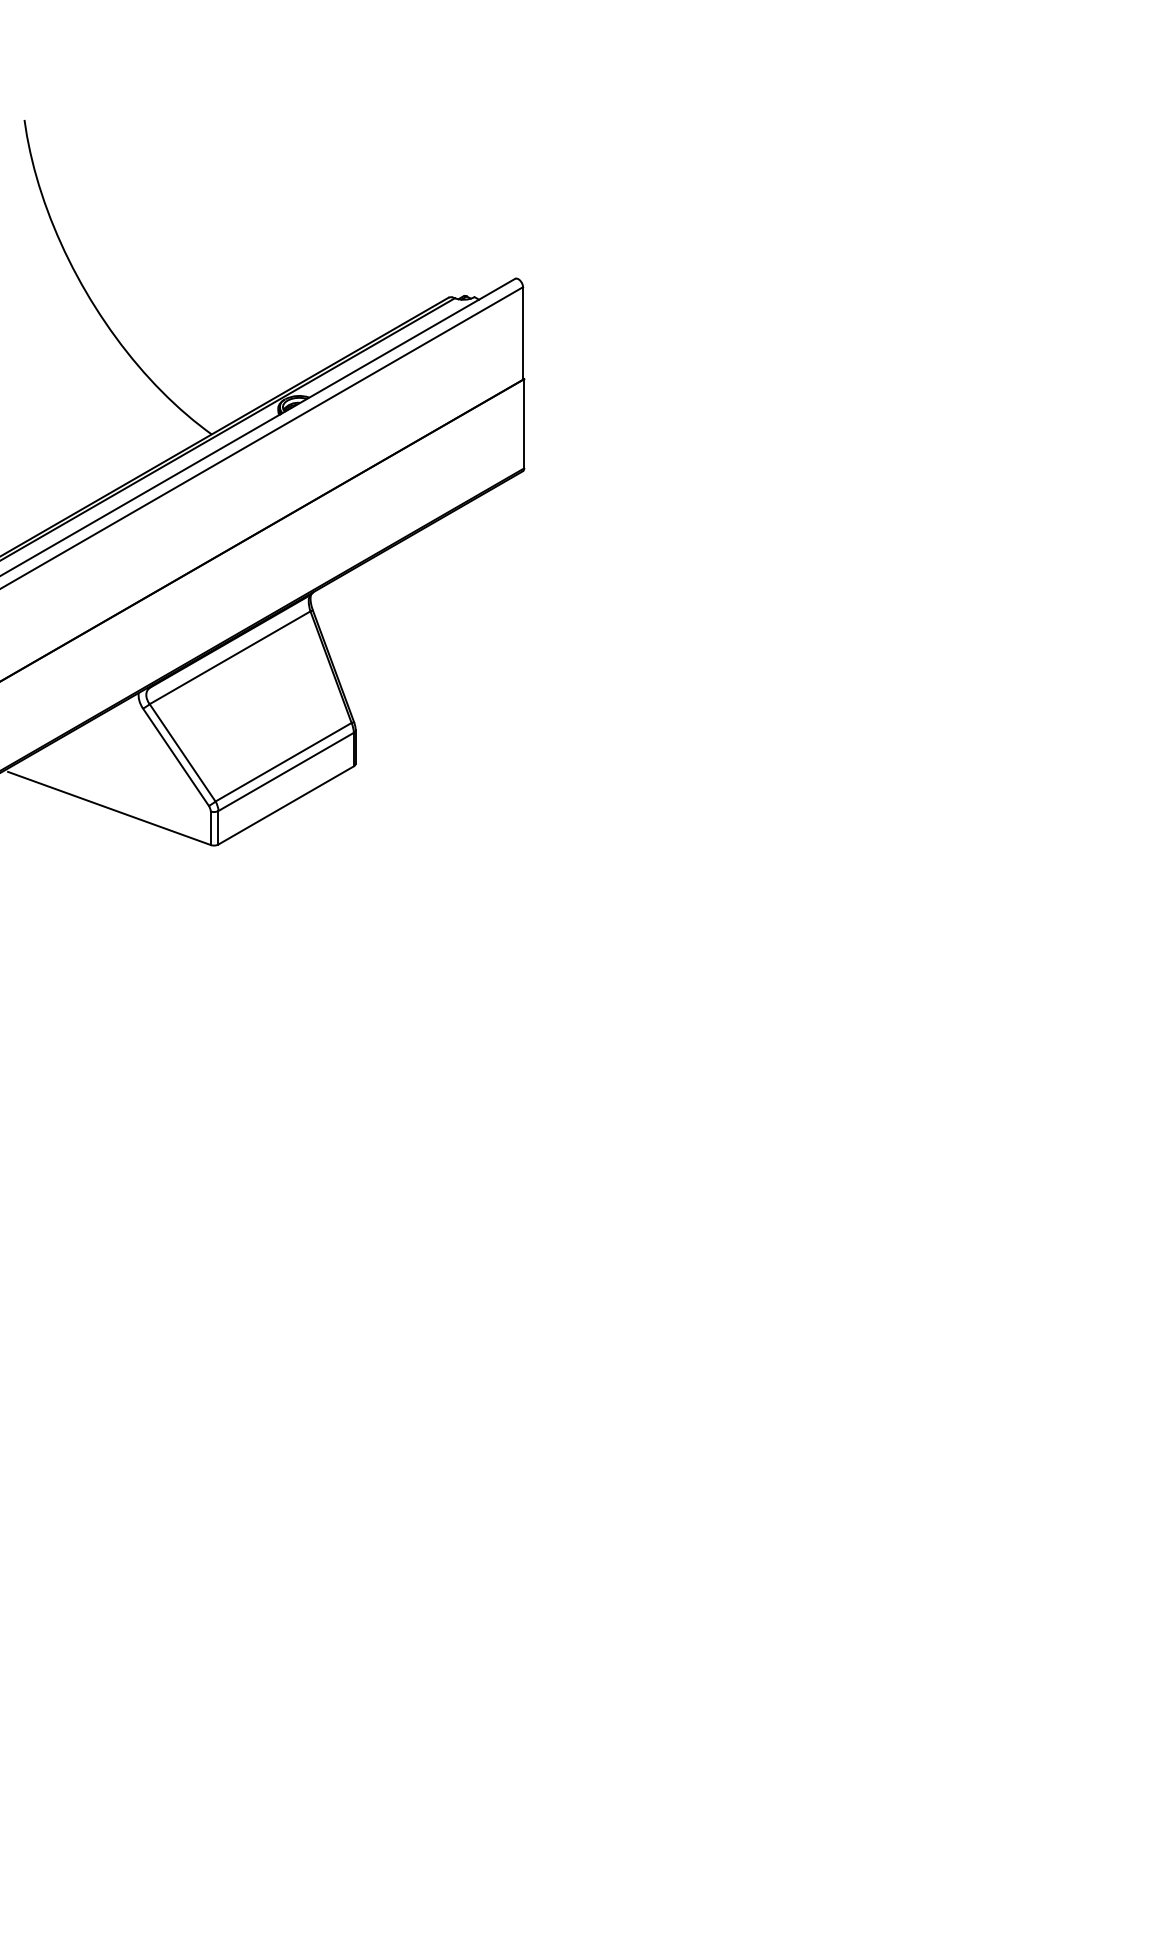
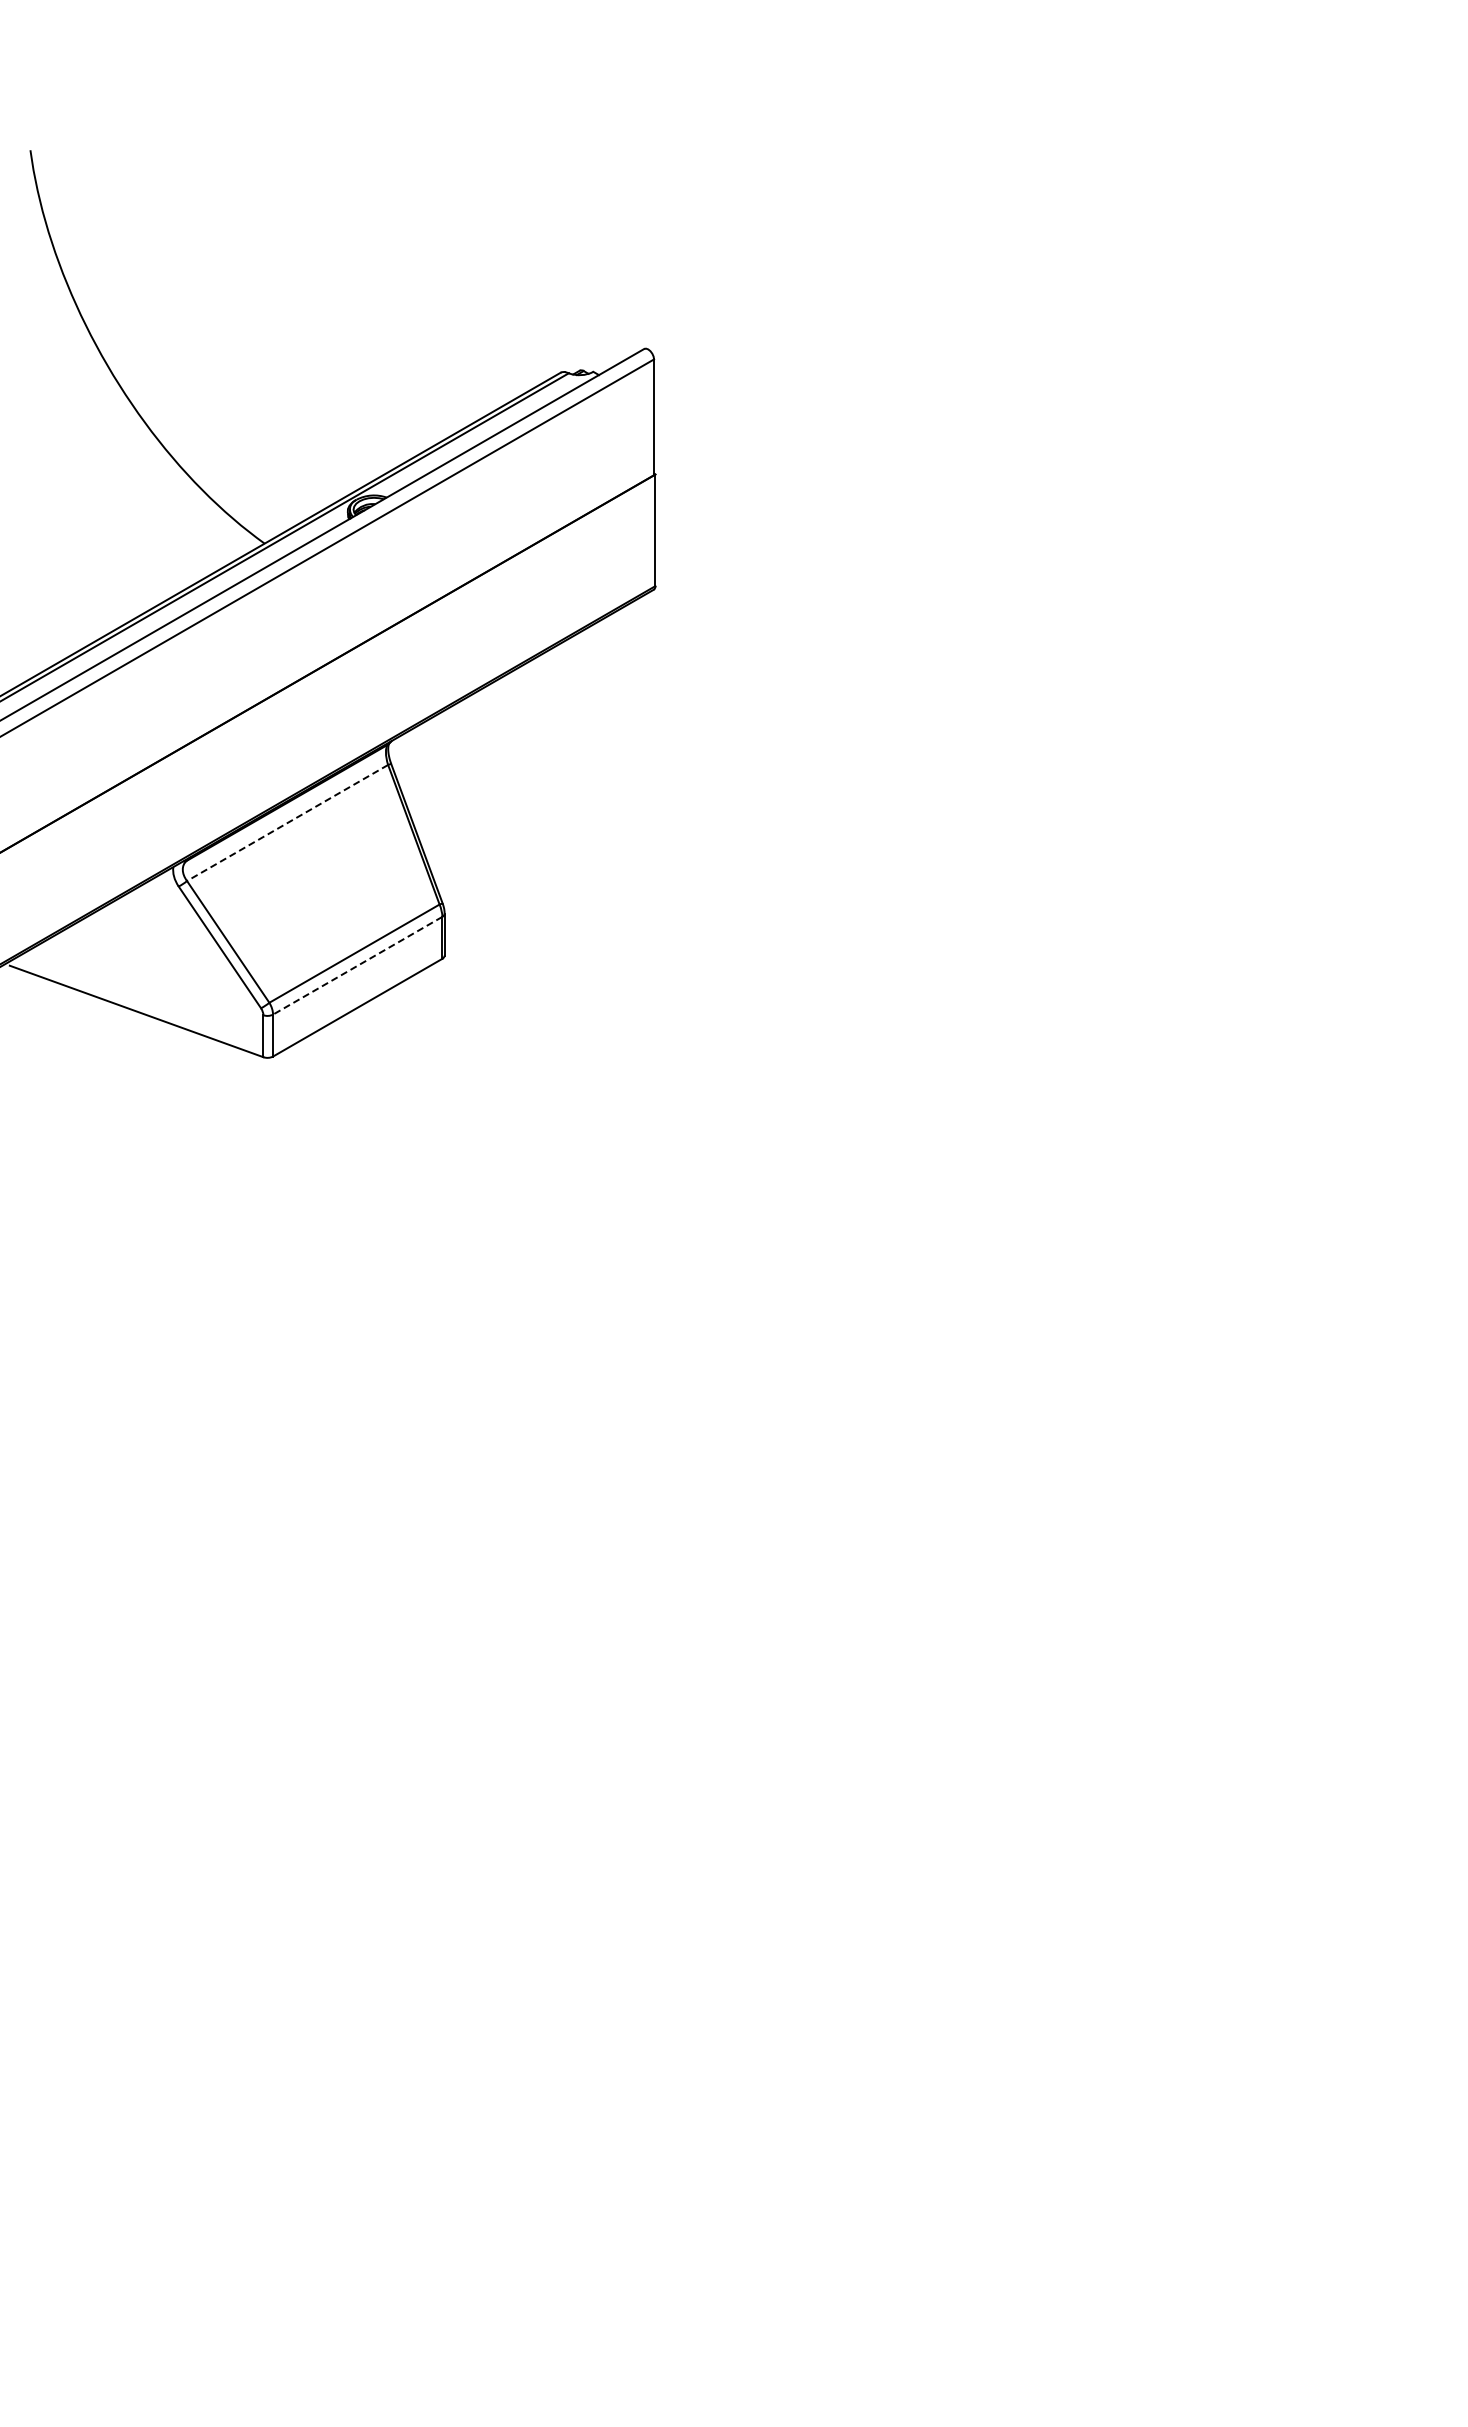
line: (230, 658) -> (287, 823), solid -> dashed
line: (285, 771) -> (357, 965), solid -> dashed

